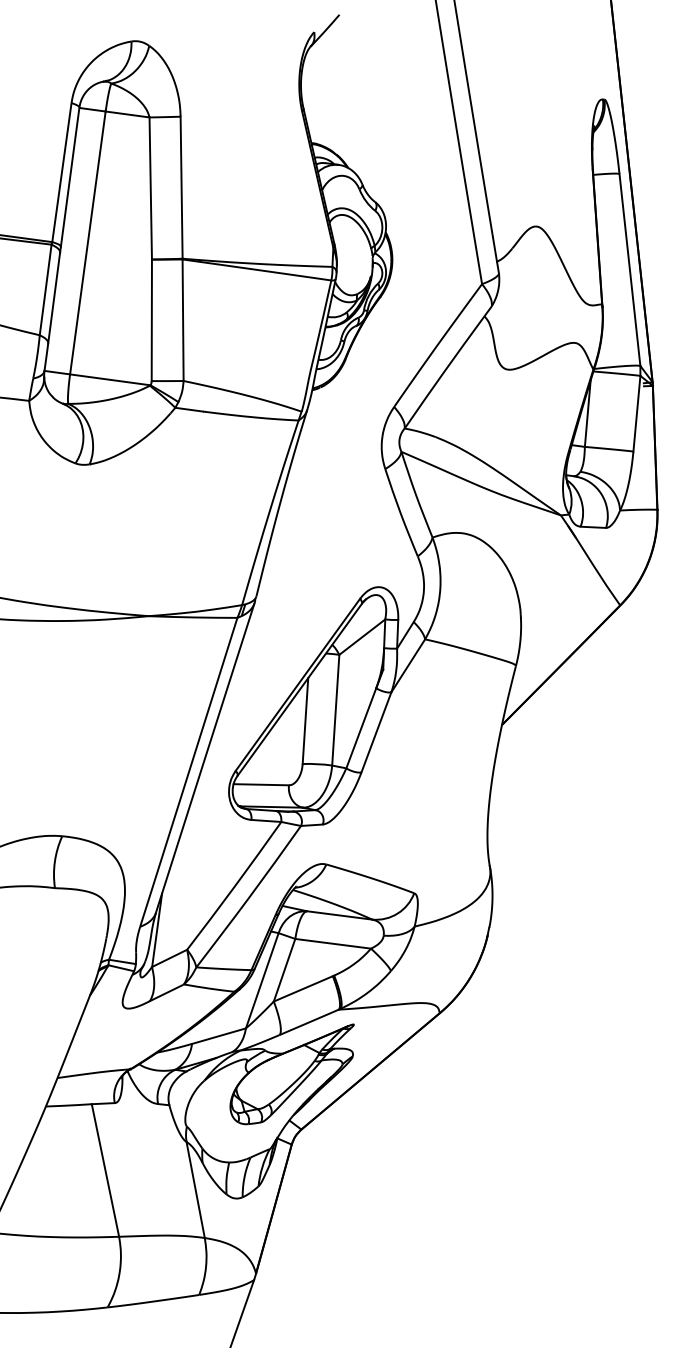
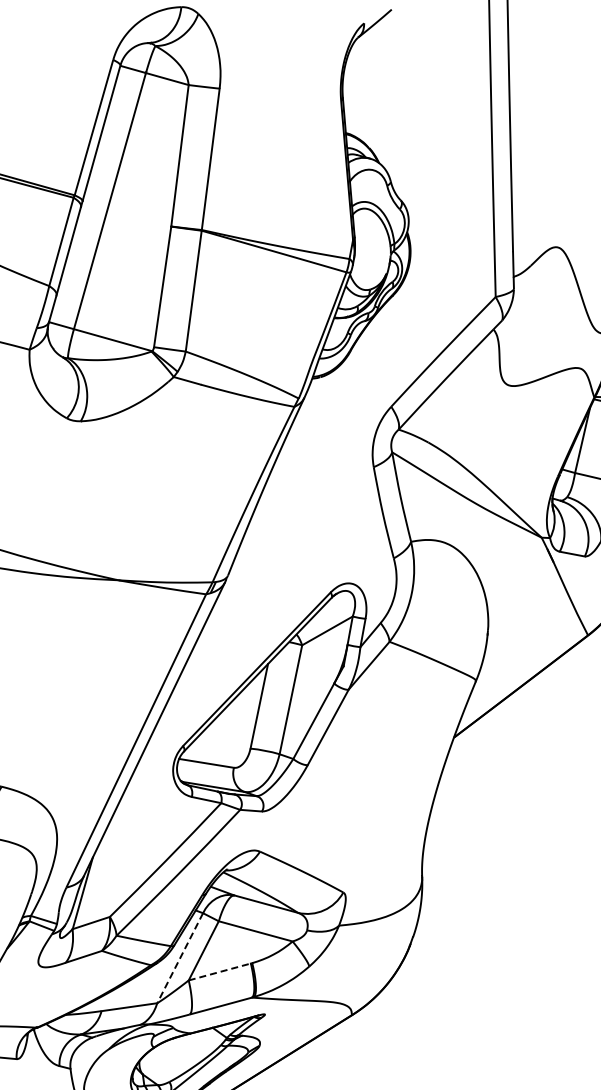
line: (262, 981) -> (180, 958), solid -> dashed
line: (303, 988) -> (220, 971), solid -> dashed

